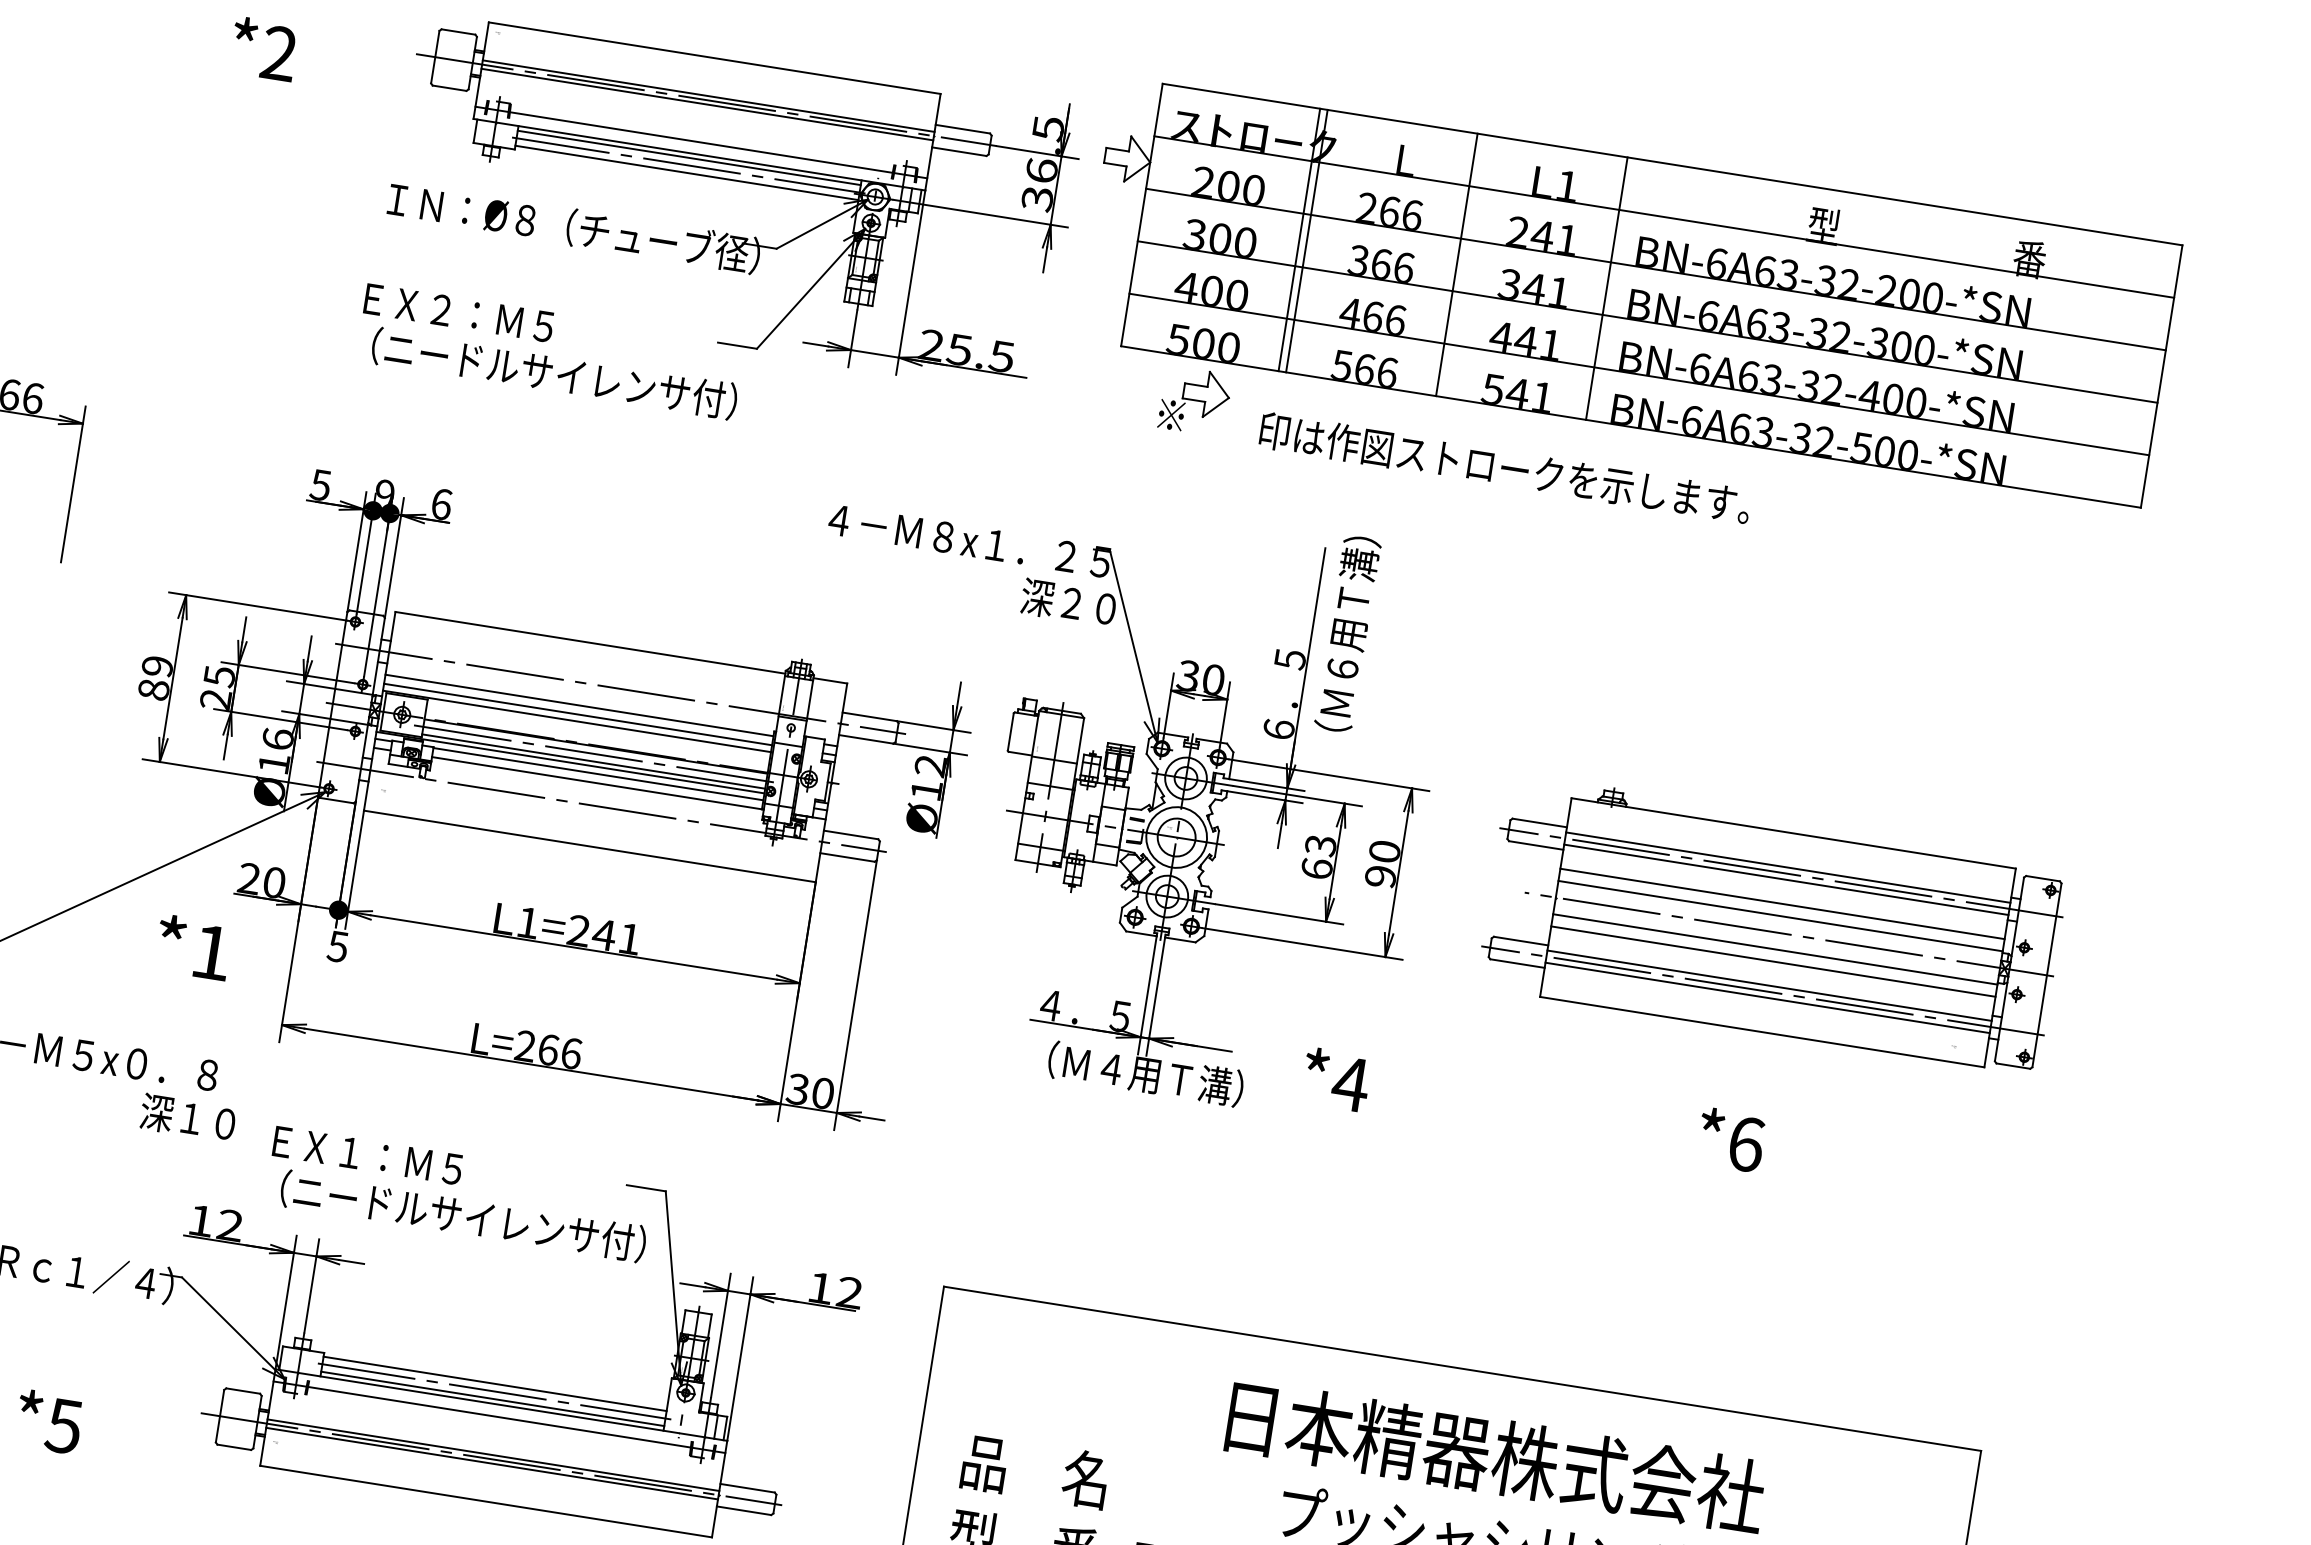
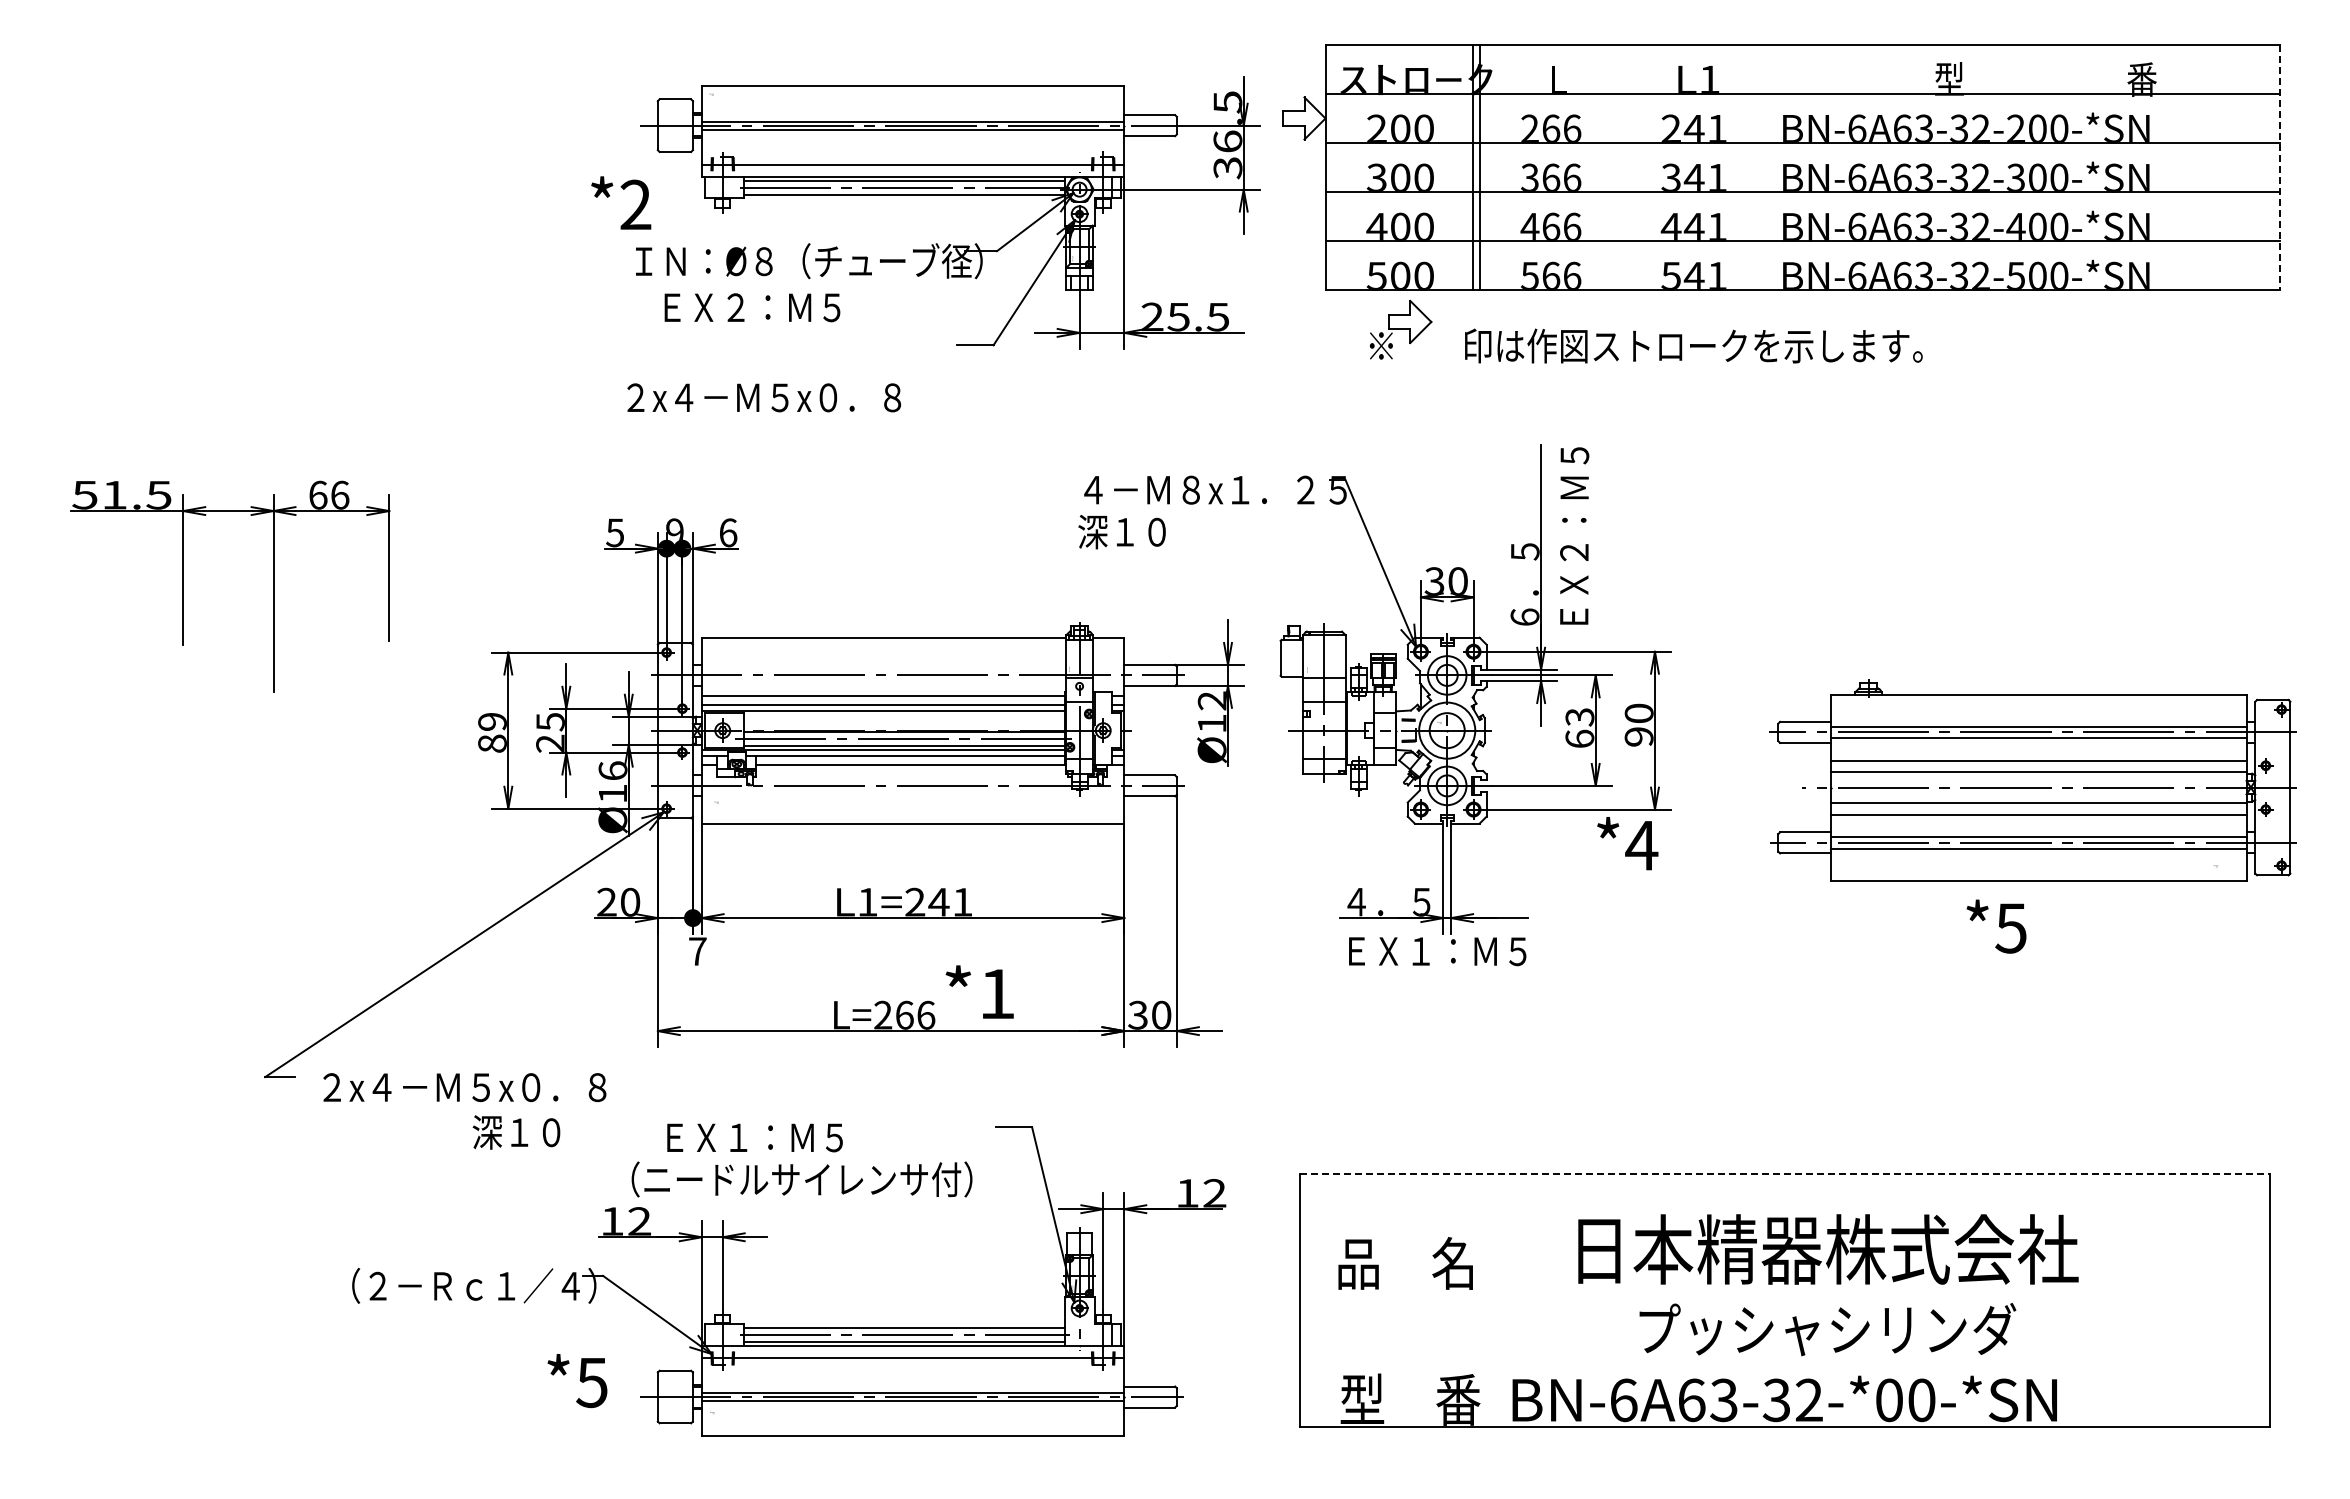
text: (264, 48) -> (621, 202), moved
line: (1457, 264) -> (1620, 167), removed
line: (1606, 288) -> (1760, 167), removed
text: (459, 312) -> (752, 307), moved
text: (546, 372) -> (804, 397), （ニードルサイレンサ付） -> ２x４－Ｍ５x０．８
line: (2161, 376) -> (2279, 167), solid -> dashed
text: (965, 585) -> (1218, 531), 深２０ -> 深１０
text: (1346, 640) -> (1573, 526), （Ｍ６用Ｔ溝） -> ＥＸ２：Ｍ５
part: (1772, 924) -> (2032, 780), moved
text: (193, 946) -> (979, 991), moved
text: (337, 946) -> (697, 951), 5 -> 7
text: (1138, 1073) -> (1446, 951), （Ｍ４用Ｔ溝） -> ＥＸ１：Ｍ５
text: (1335, 1079) -> (1627, 843), moved
text: (187, 1117) -> (516, 1132), moved
text: (1746, 1144) -> (2011, 928), *6 -> *5
text: (462, 1216) -> (801, 1179), moved
line: (1463, 1369) -> (1785, 1174), solid -> dashed
text: (48, 1422) -> (577, 1381), moved
text: (1034, 1471) -> (1405, 1263), moved

